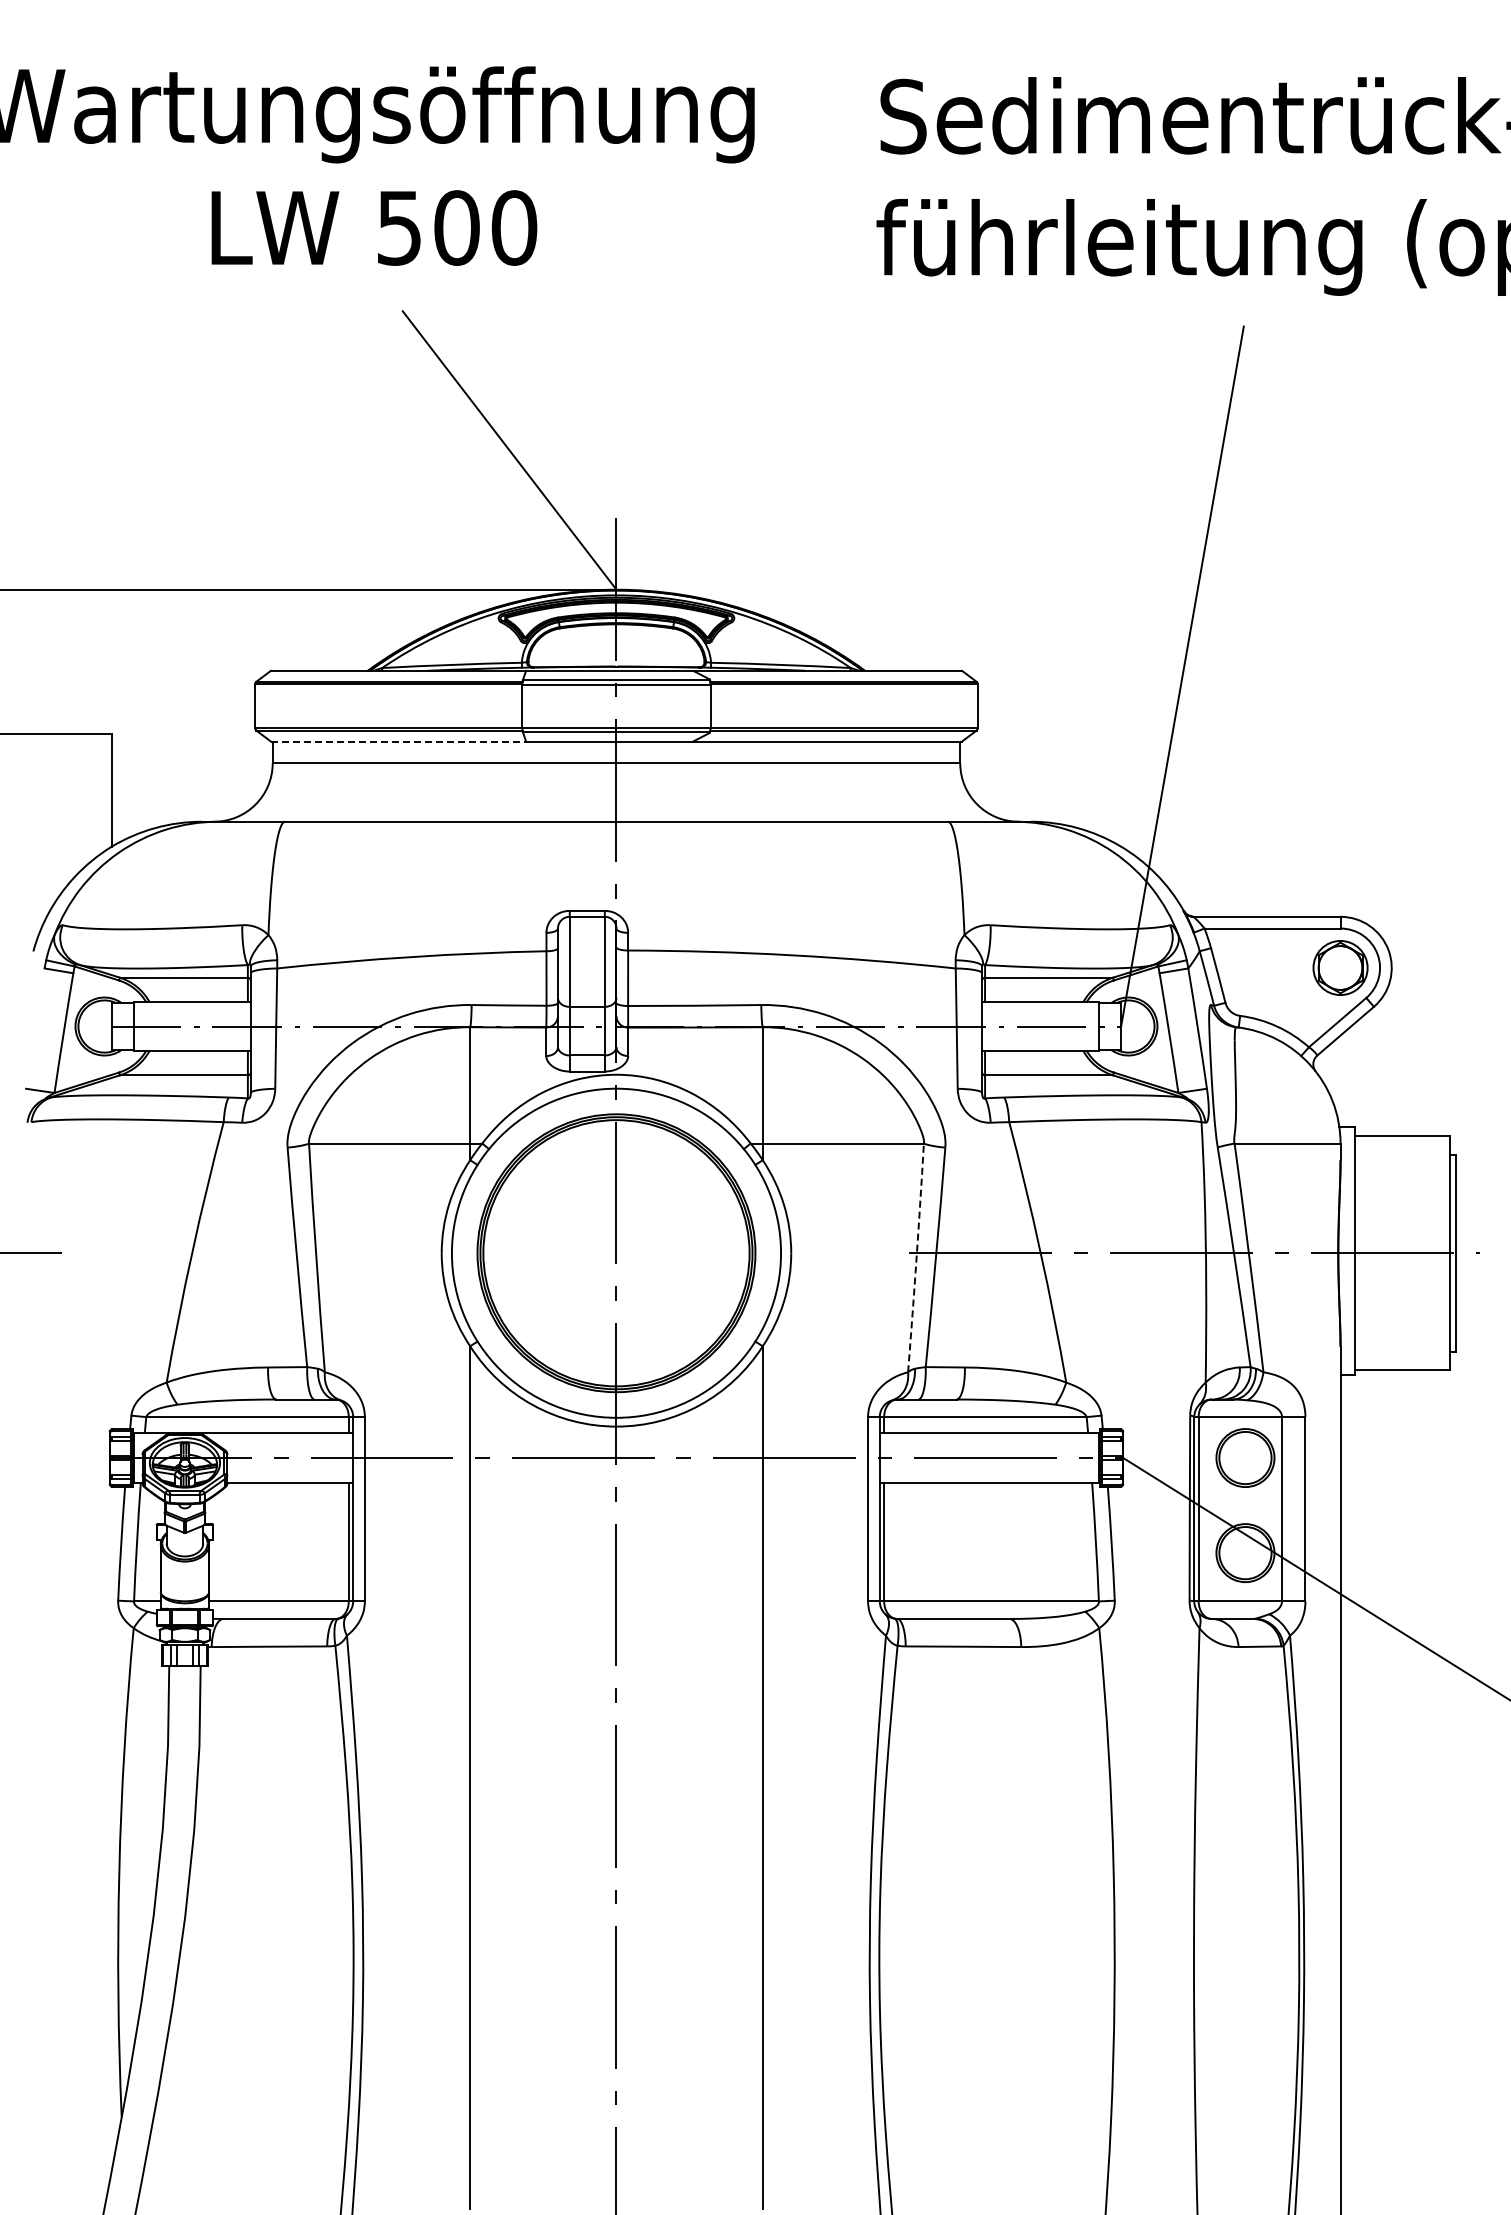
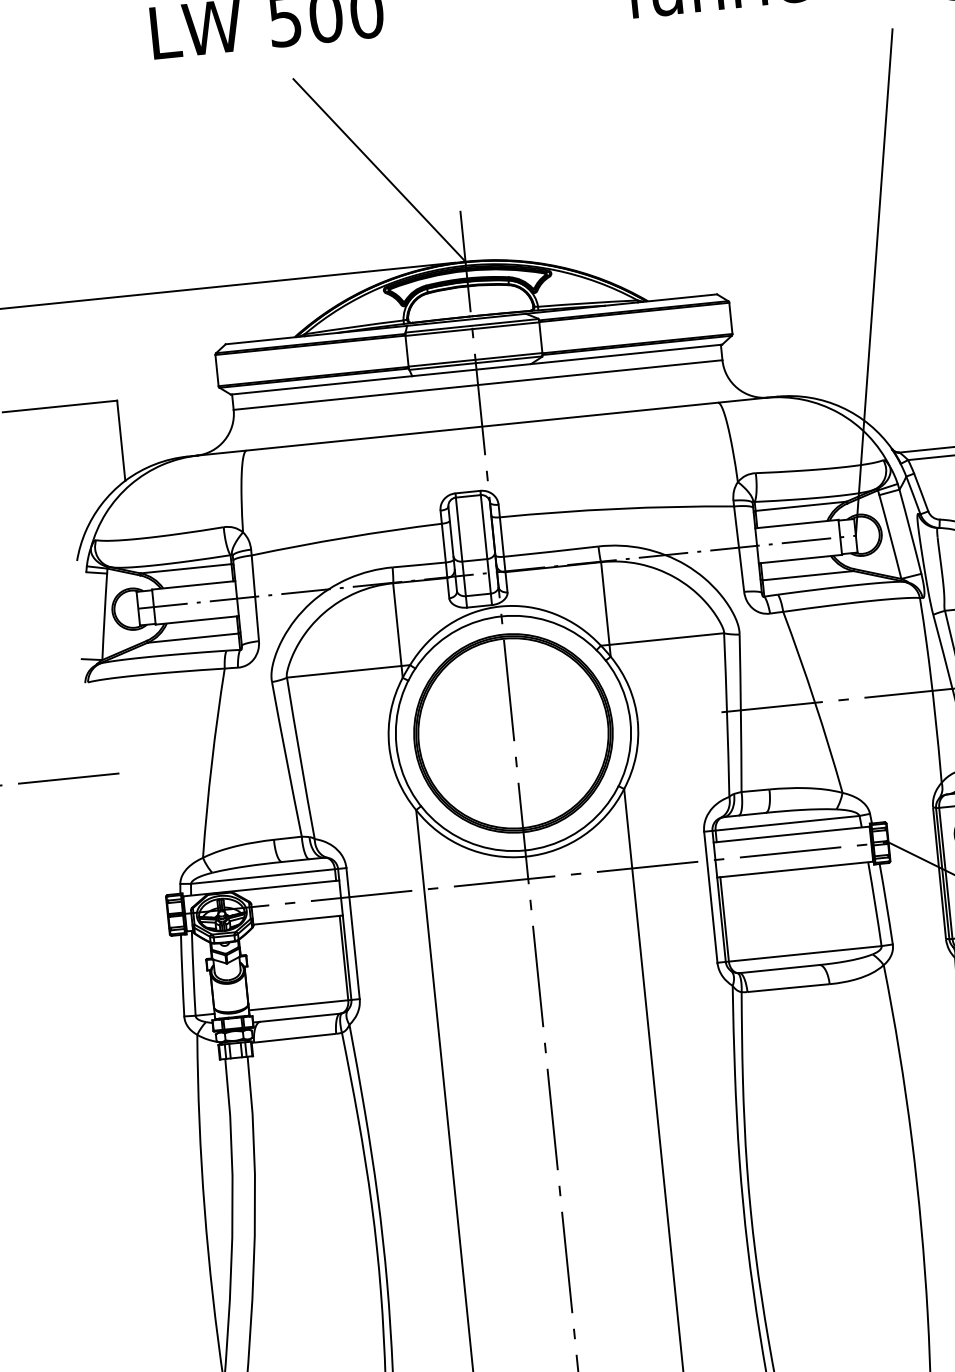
line: (398, 741) -> (321, 385), dashed -> solid
arc: (916, 1257) -> (727, 714), dashed -> solid

